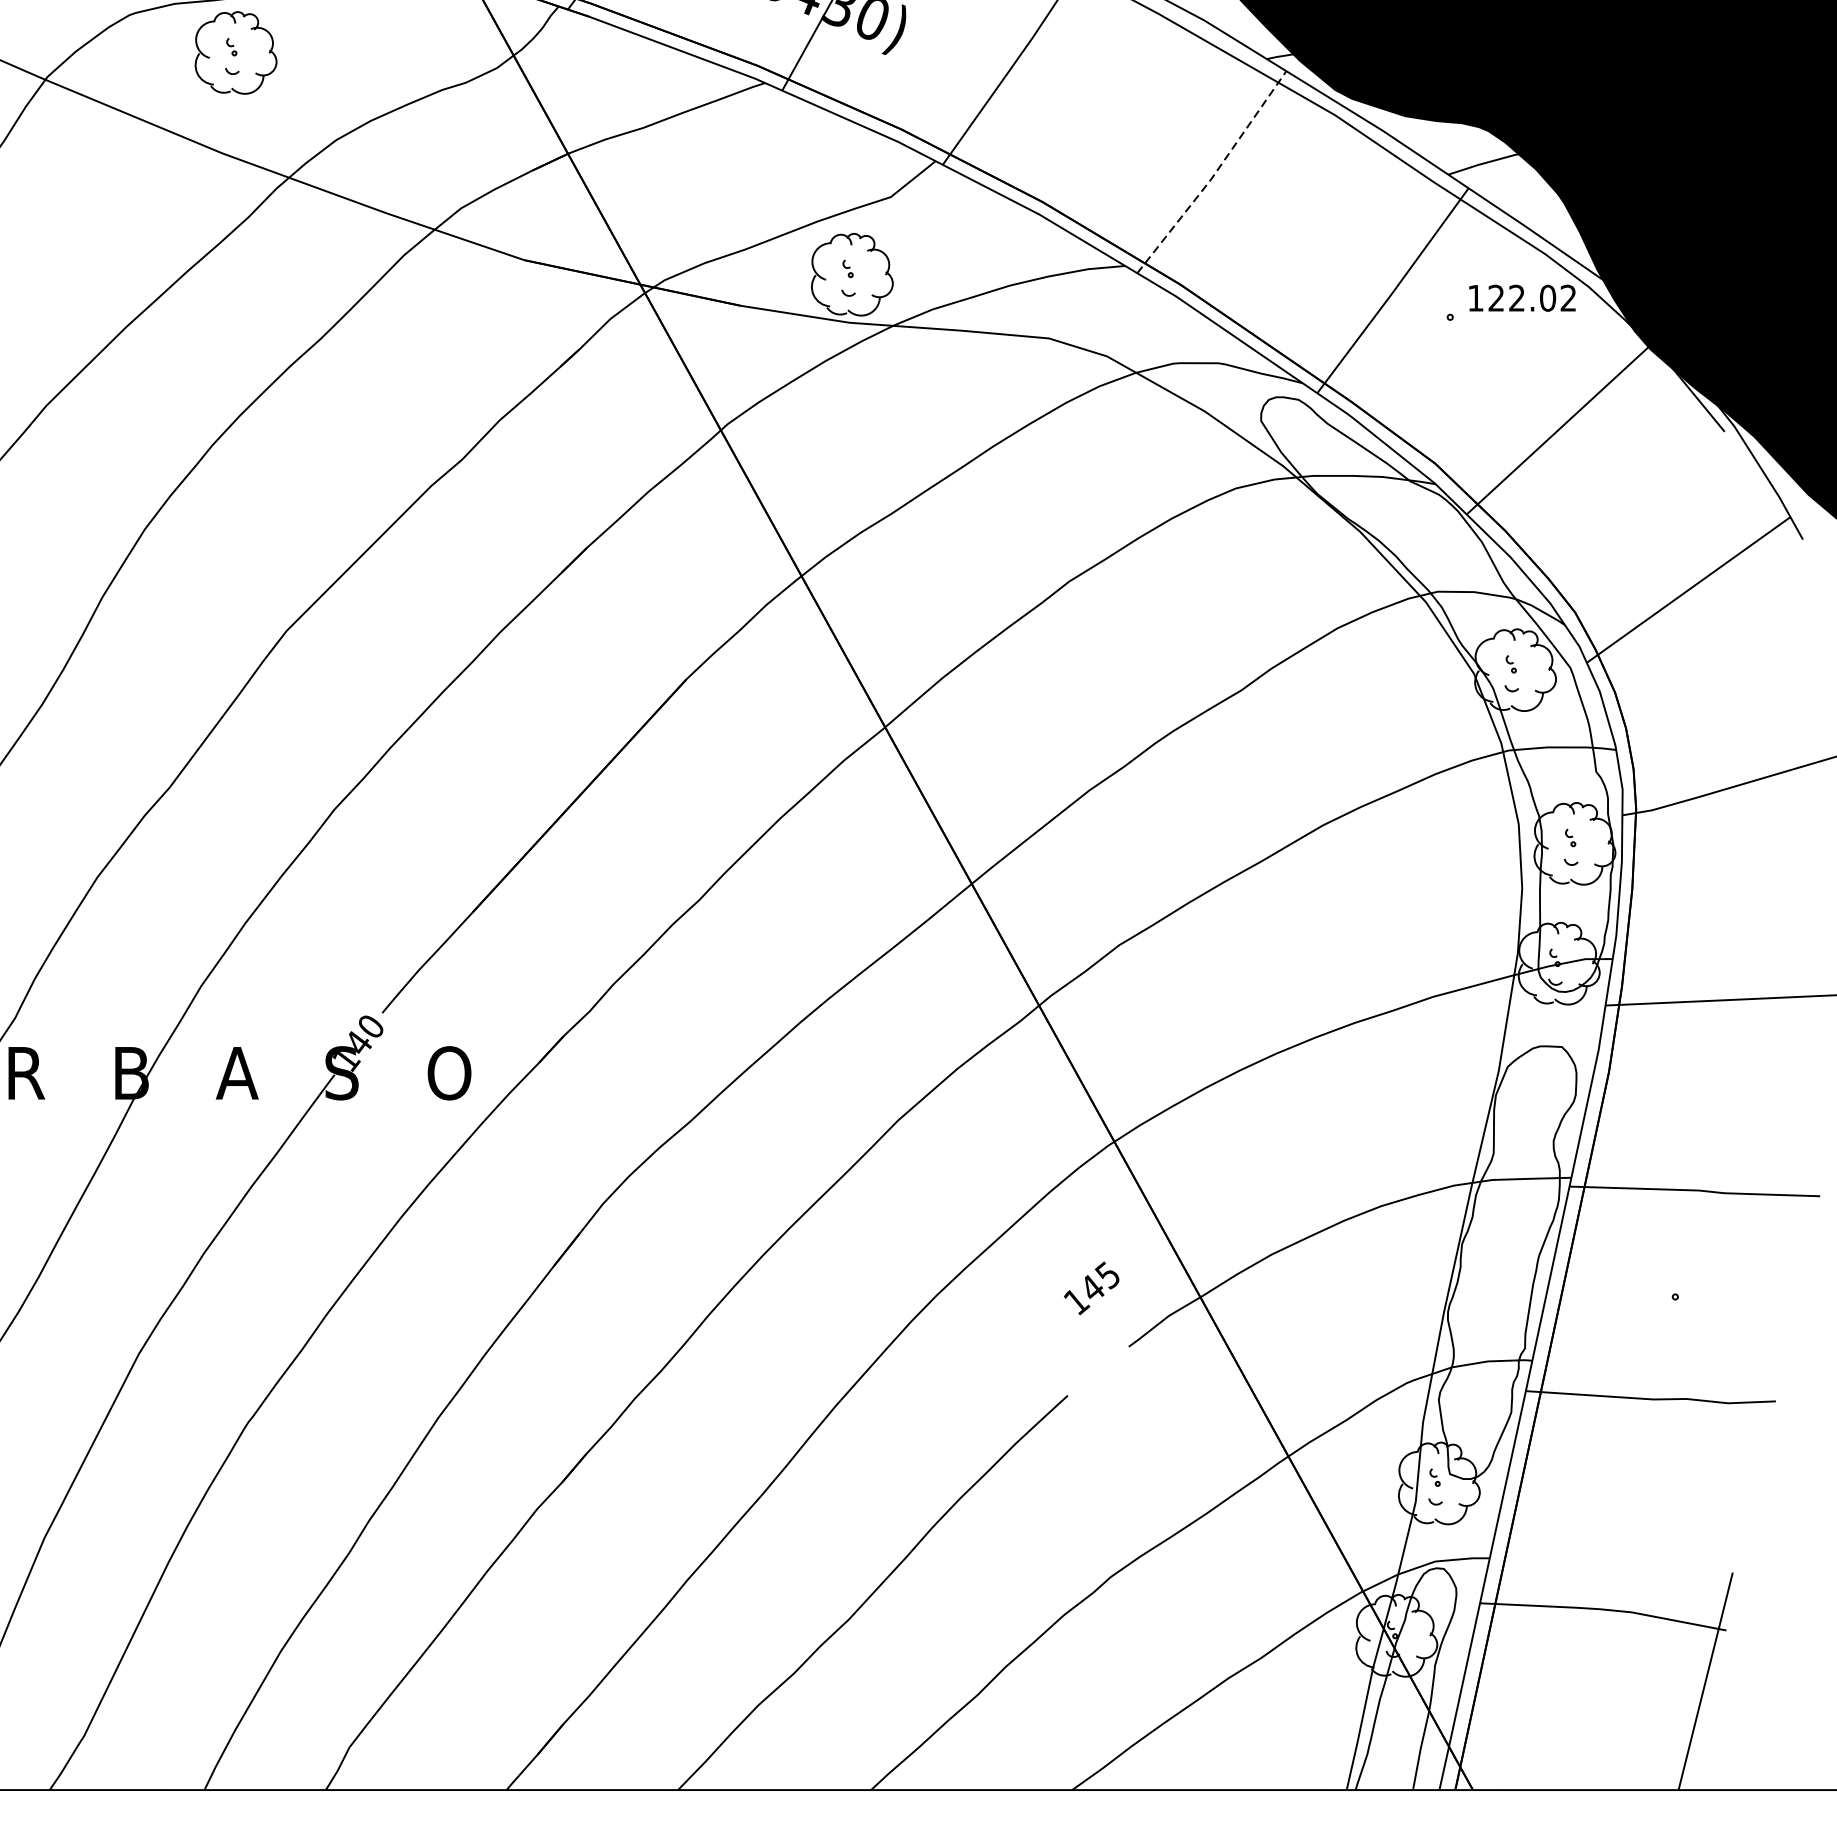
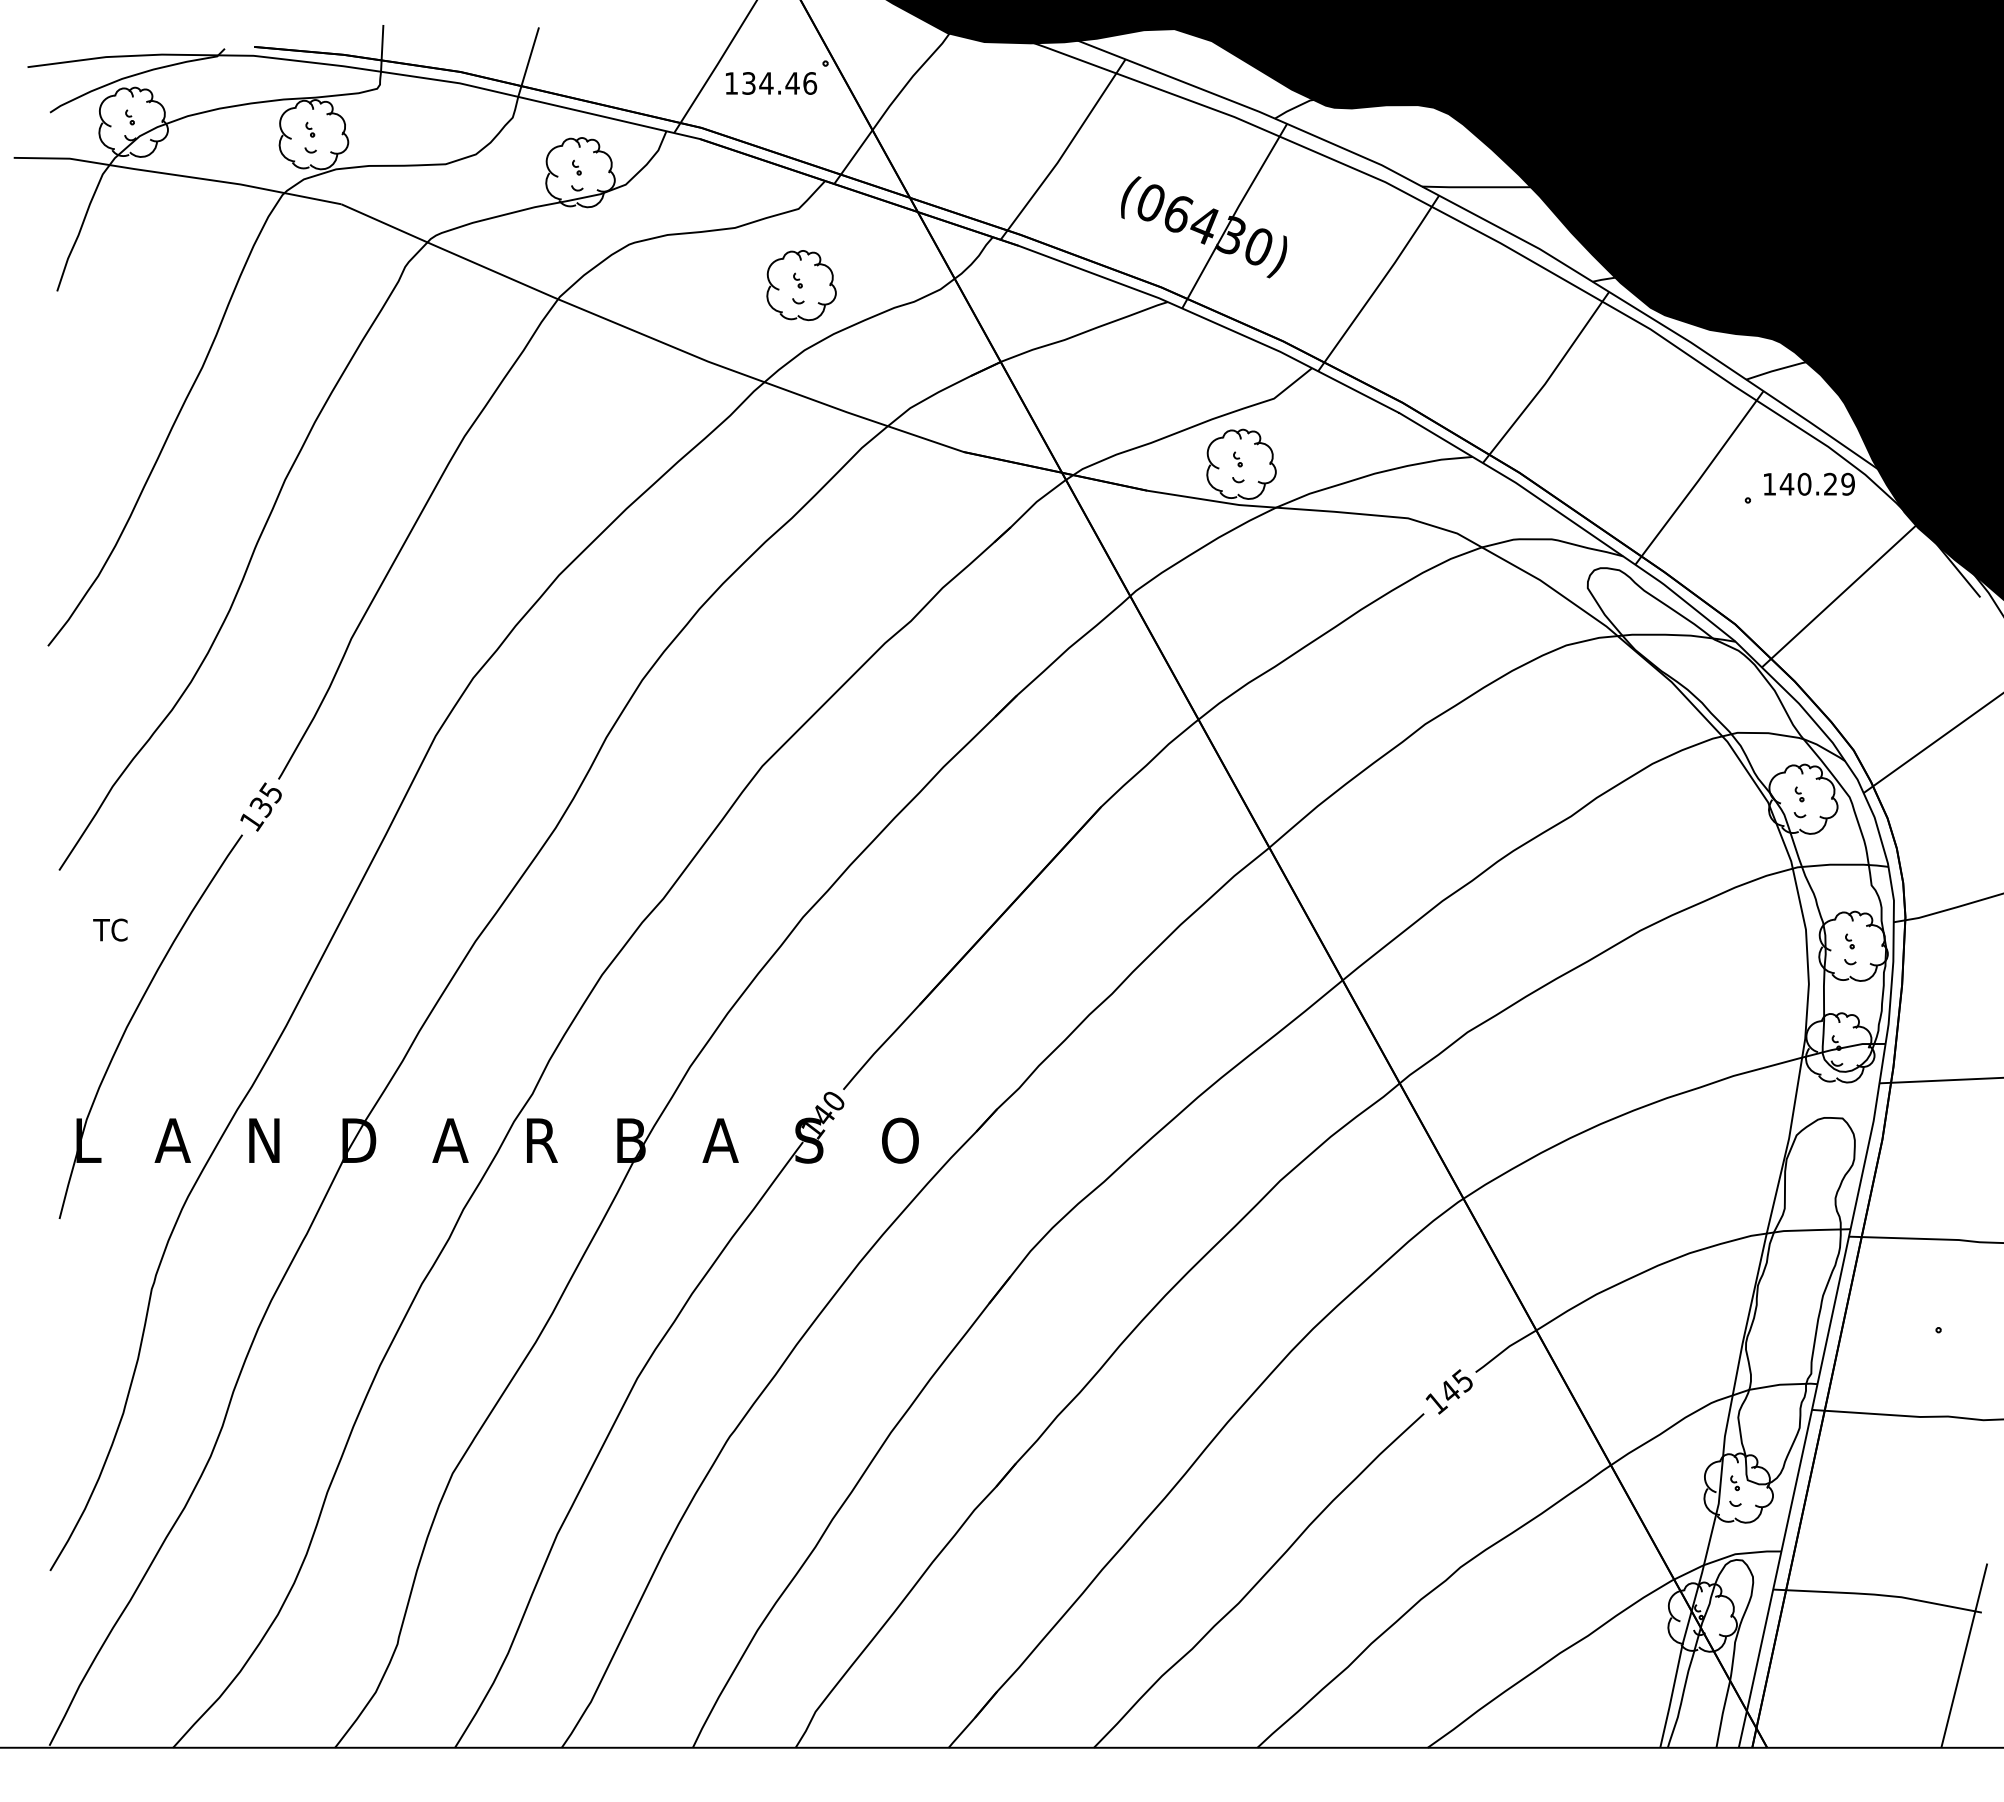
part: (235, 52) -> (801, 285), moved
line: (1214, 174) -> (1548, 379), dashed -> solid
text: (1531, 297) -> (1816, 483), 122.02 -> 140.29
text: (1090, 1287) -> (1448, 1391), moved

